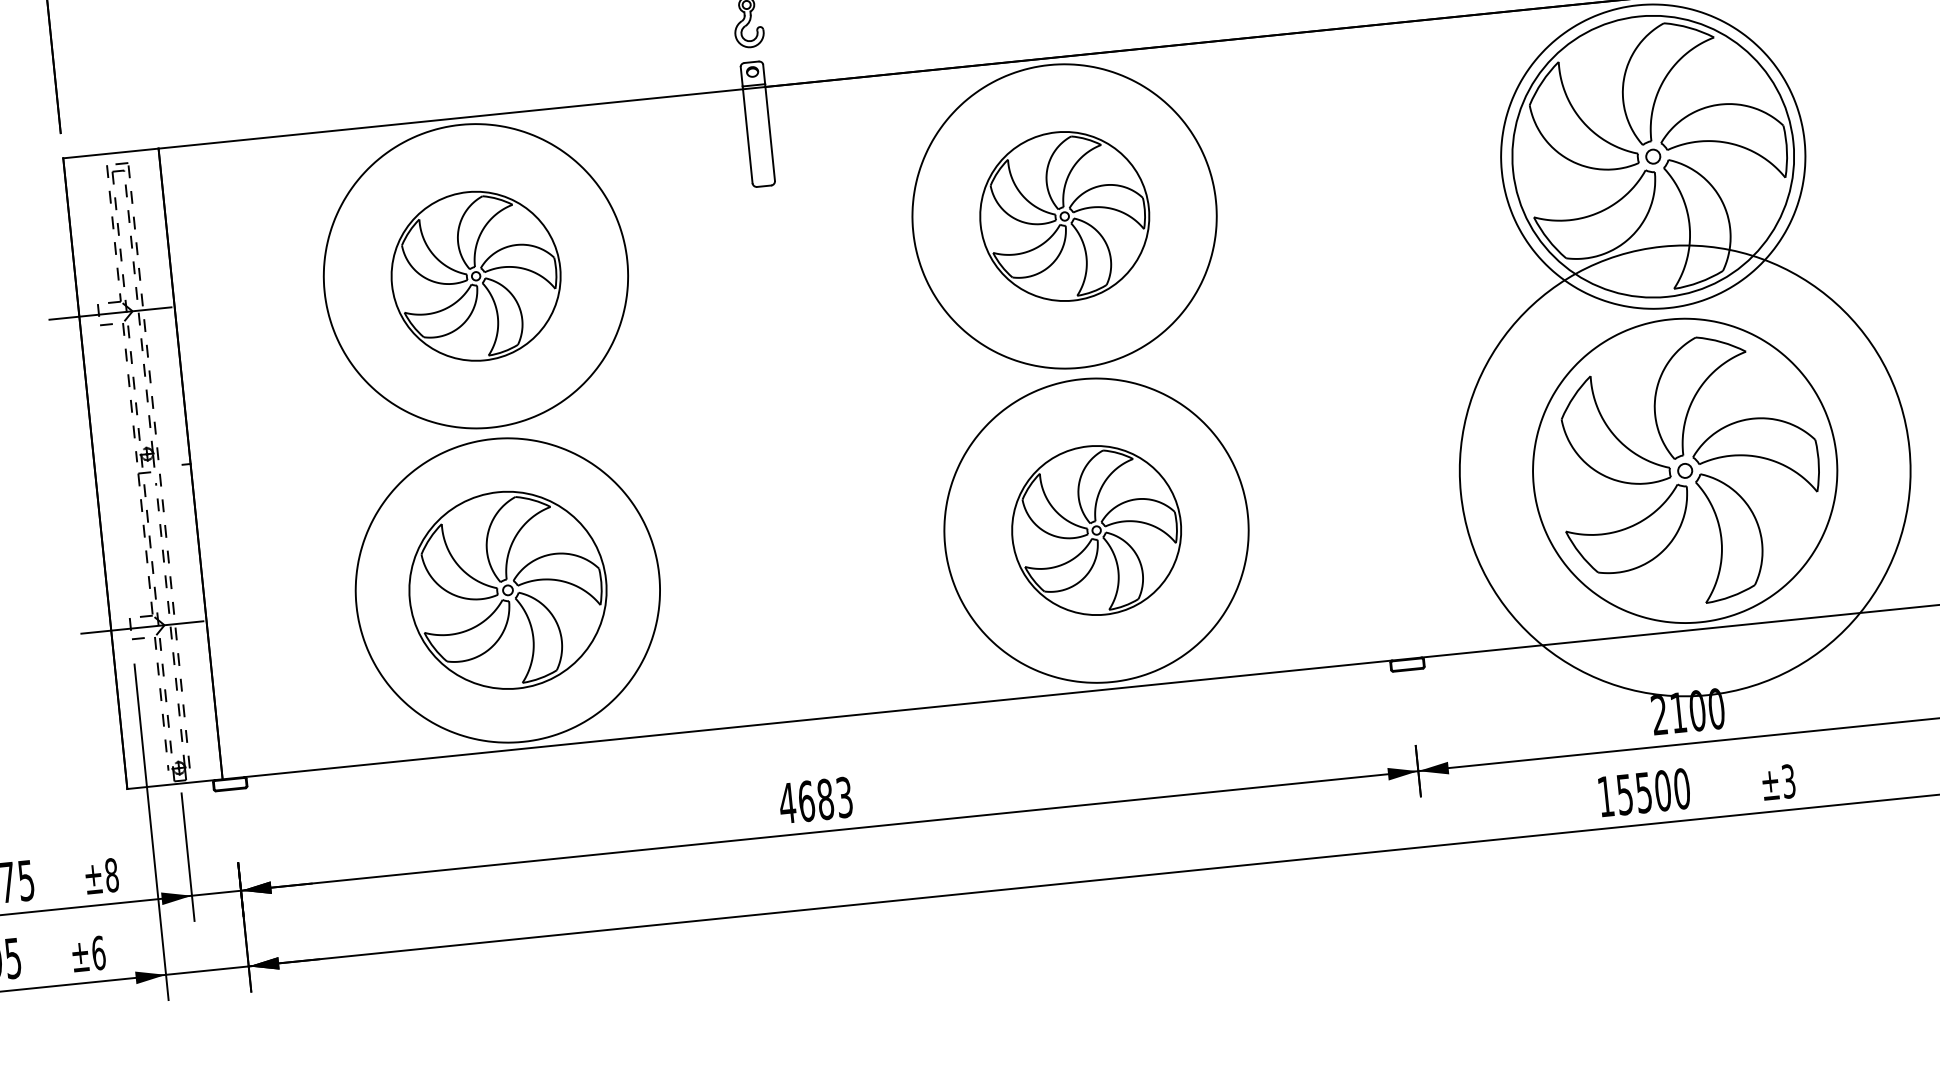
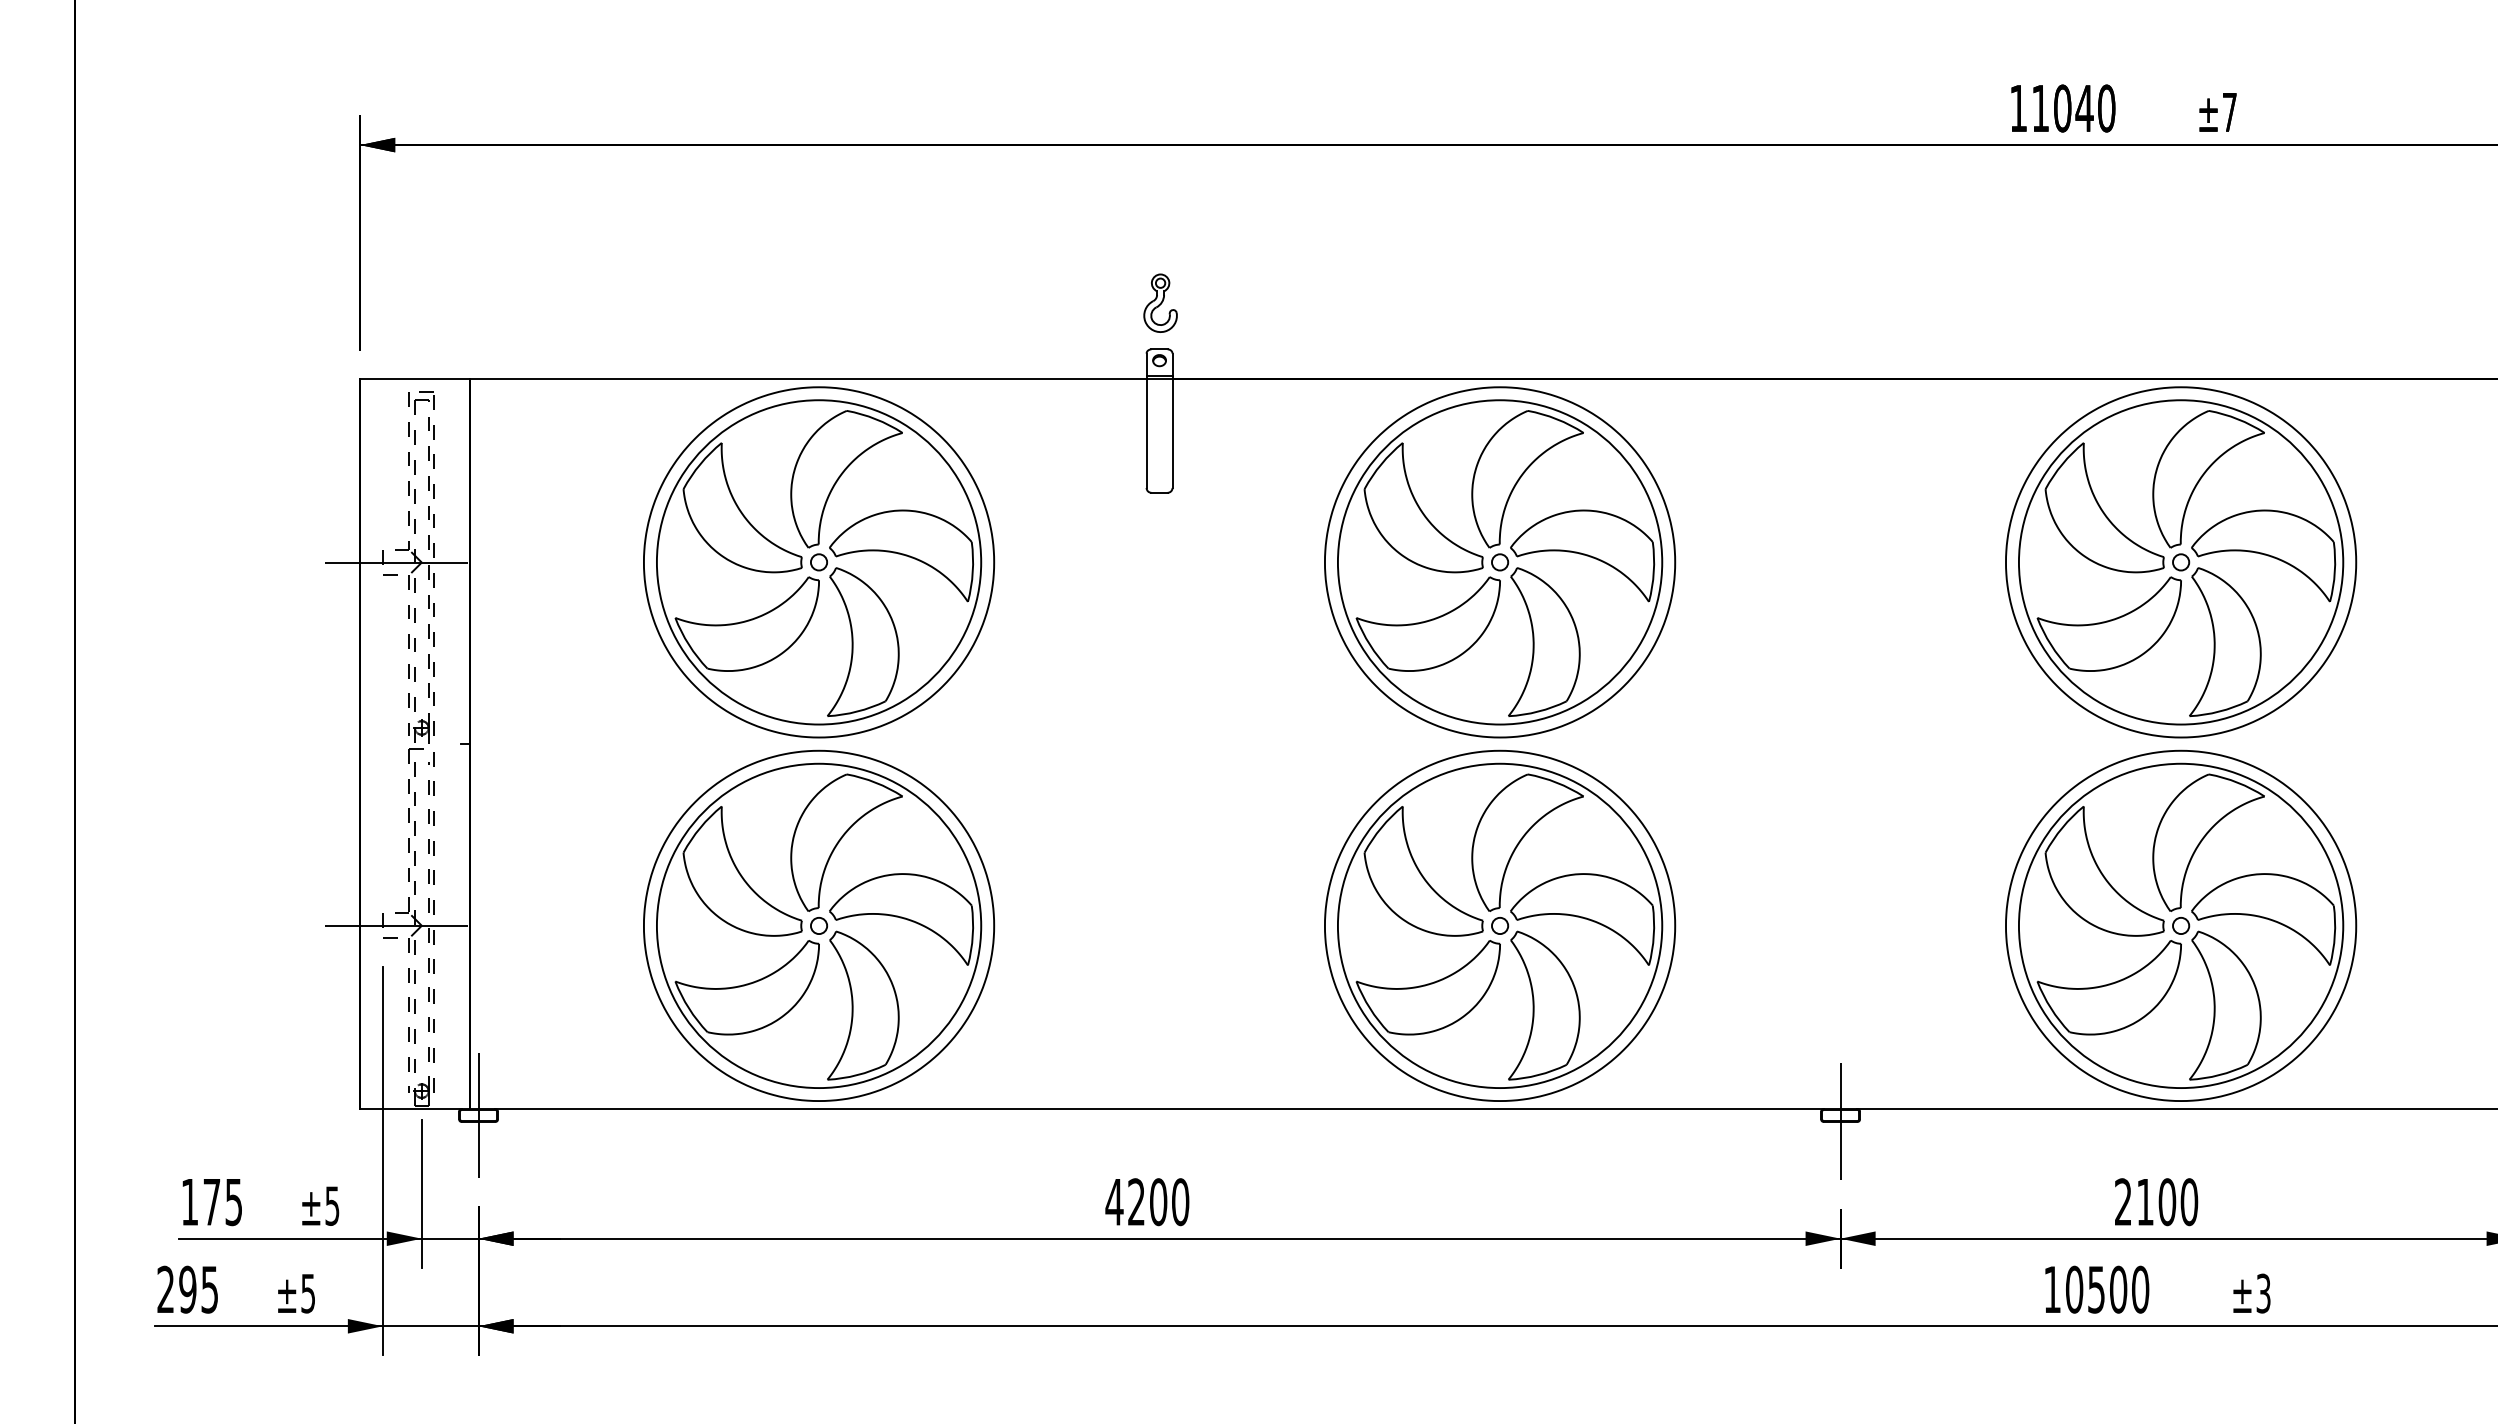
part: (1064, 216) -> (1500, 562), size x1.67
part: (476, 276) -> (819, 562), size x1.67
circle: (1684, 470) -> (2180, 925), size x0.62
part: (1096, 530) -> (1500, 925), size x1.67
part: (508, 590) -> (819, 925), size x1.43
line: (1407, 669) -> (1840, 1121), added
line: (230, 784) -> (478, 1115), added
text: (1624, 794) -> (2074, 1289), 15500 -> 10500
text: (825, 799) -> (1158, 1202), 4683 -> 4200
text: (111, 874) -> (332, 1205), ±8 -> ±5
text: (98, 953) -> (308, 1293), ±6 -> ±5

